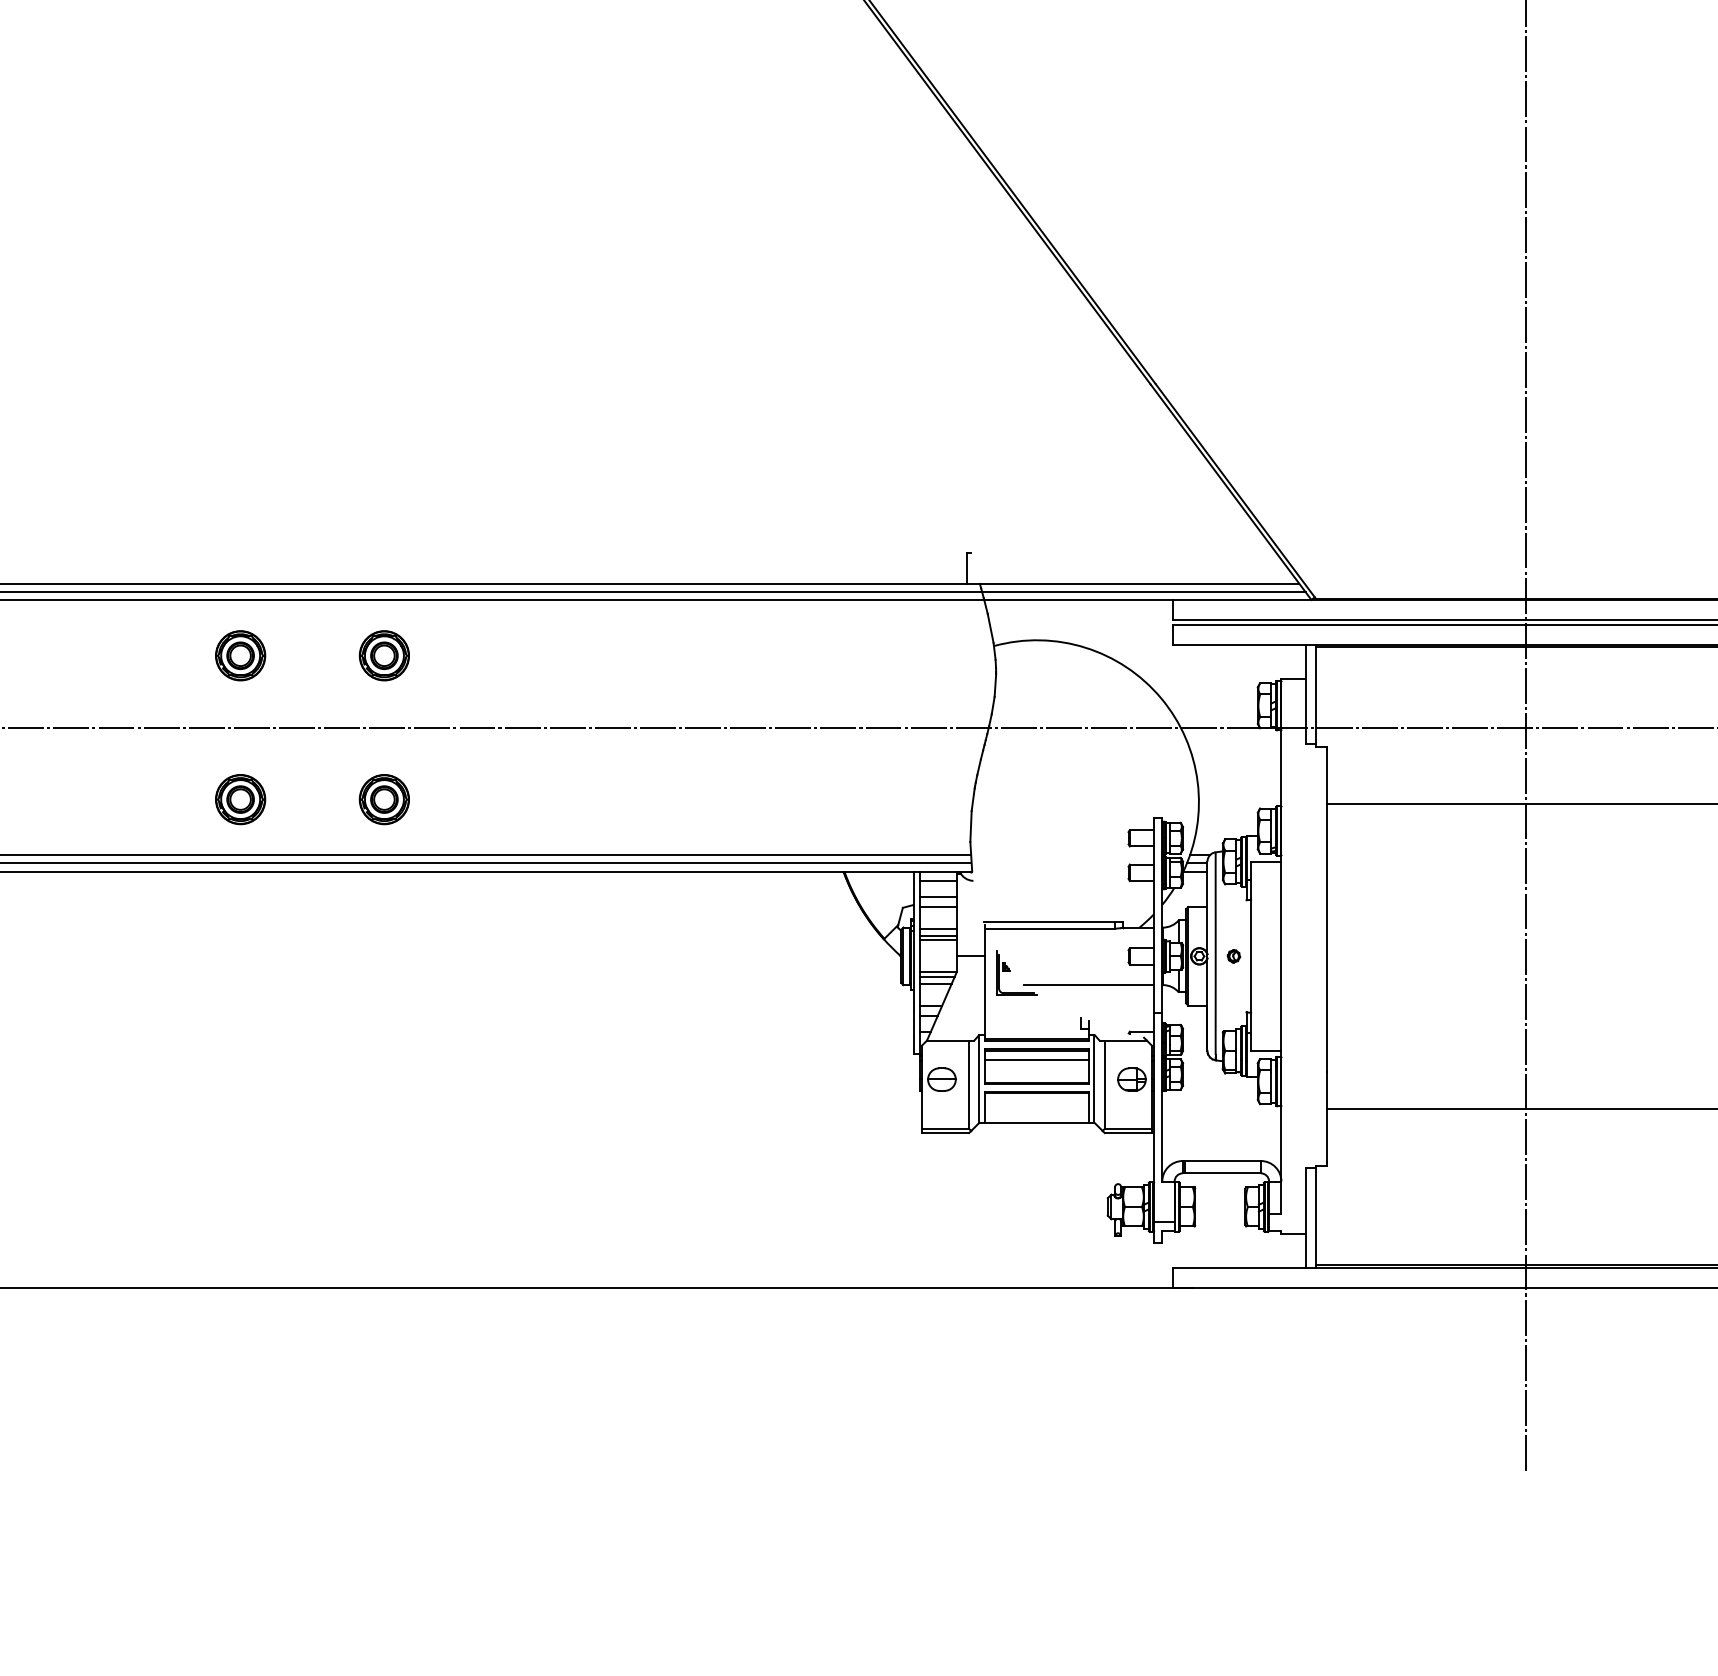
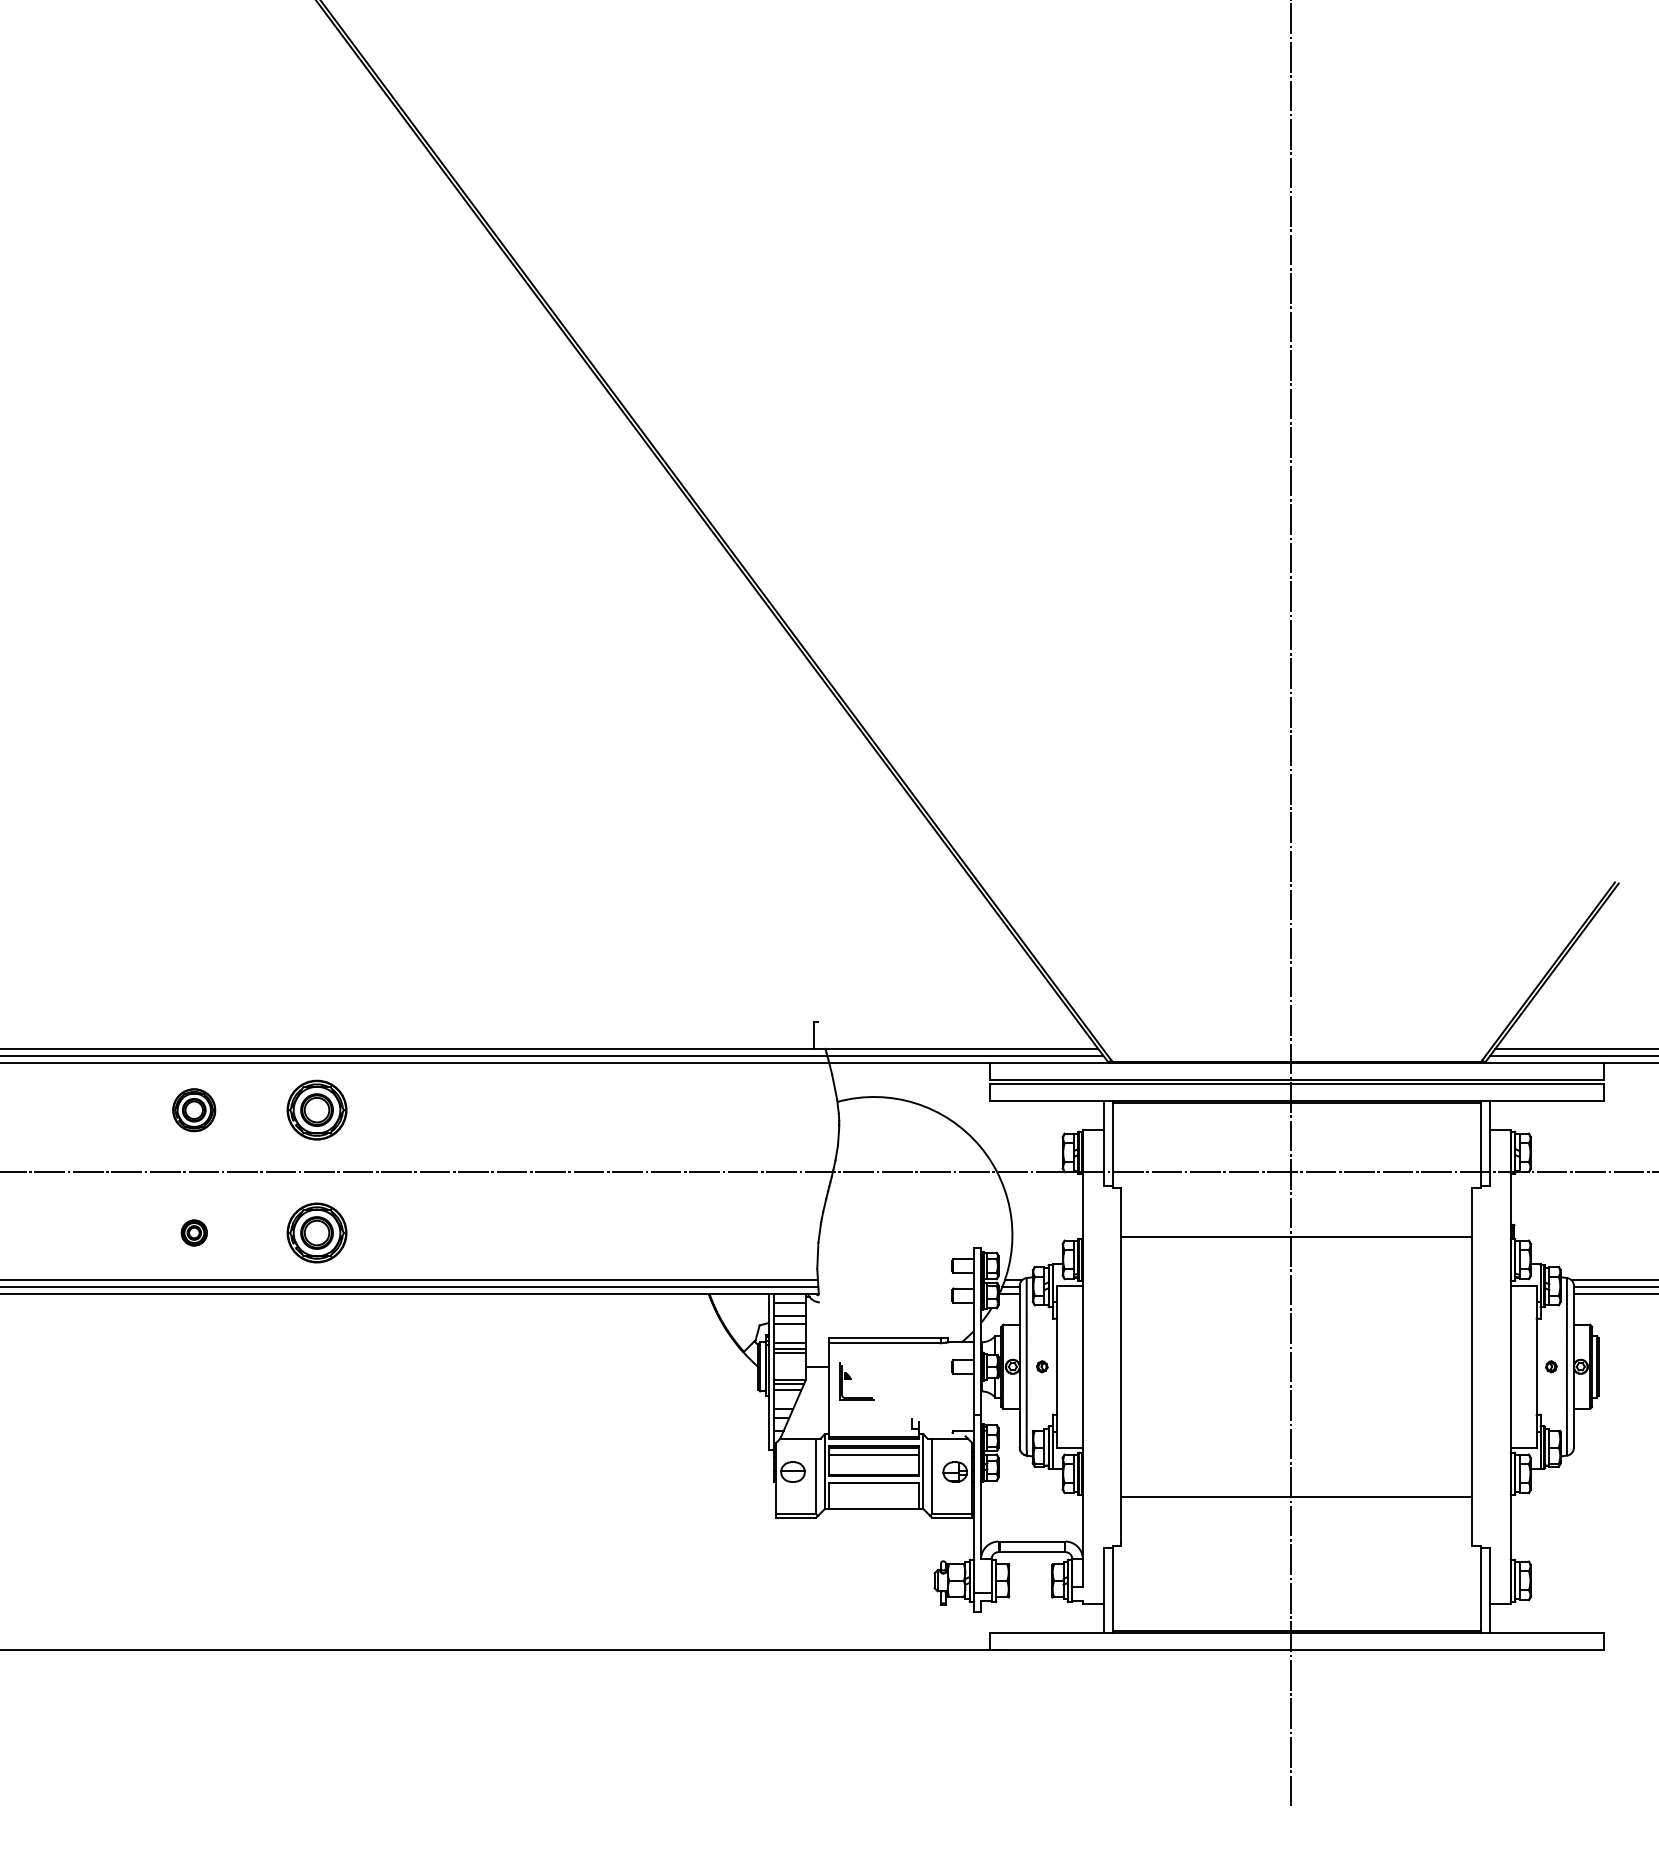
part: (383, 656) -> (316, 1110), size x1.4
part: (240, 798) -> (194, 1232), size x0.6
part: (383, 798) -> (316, 1232), size x1.4
line: (1088, 985) -> (918, 1391), removed

